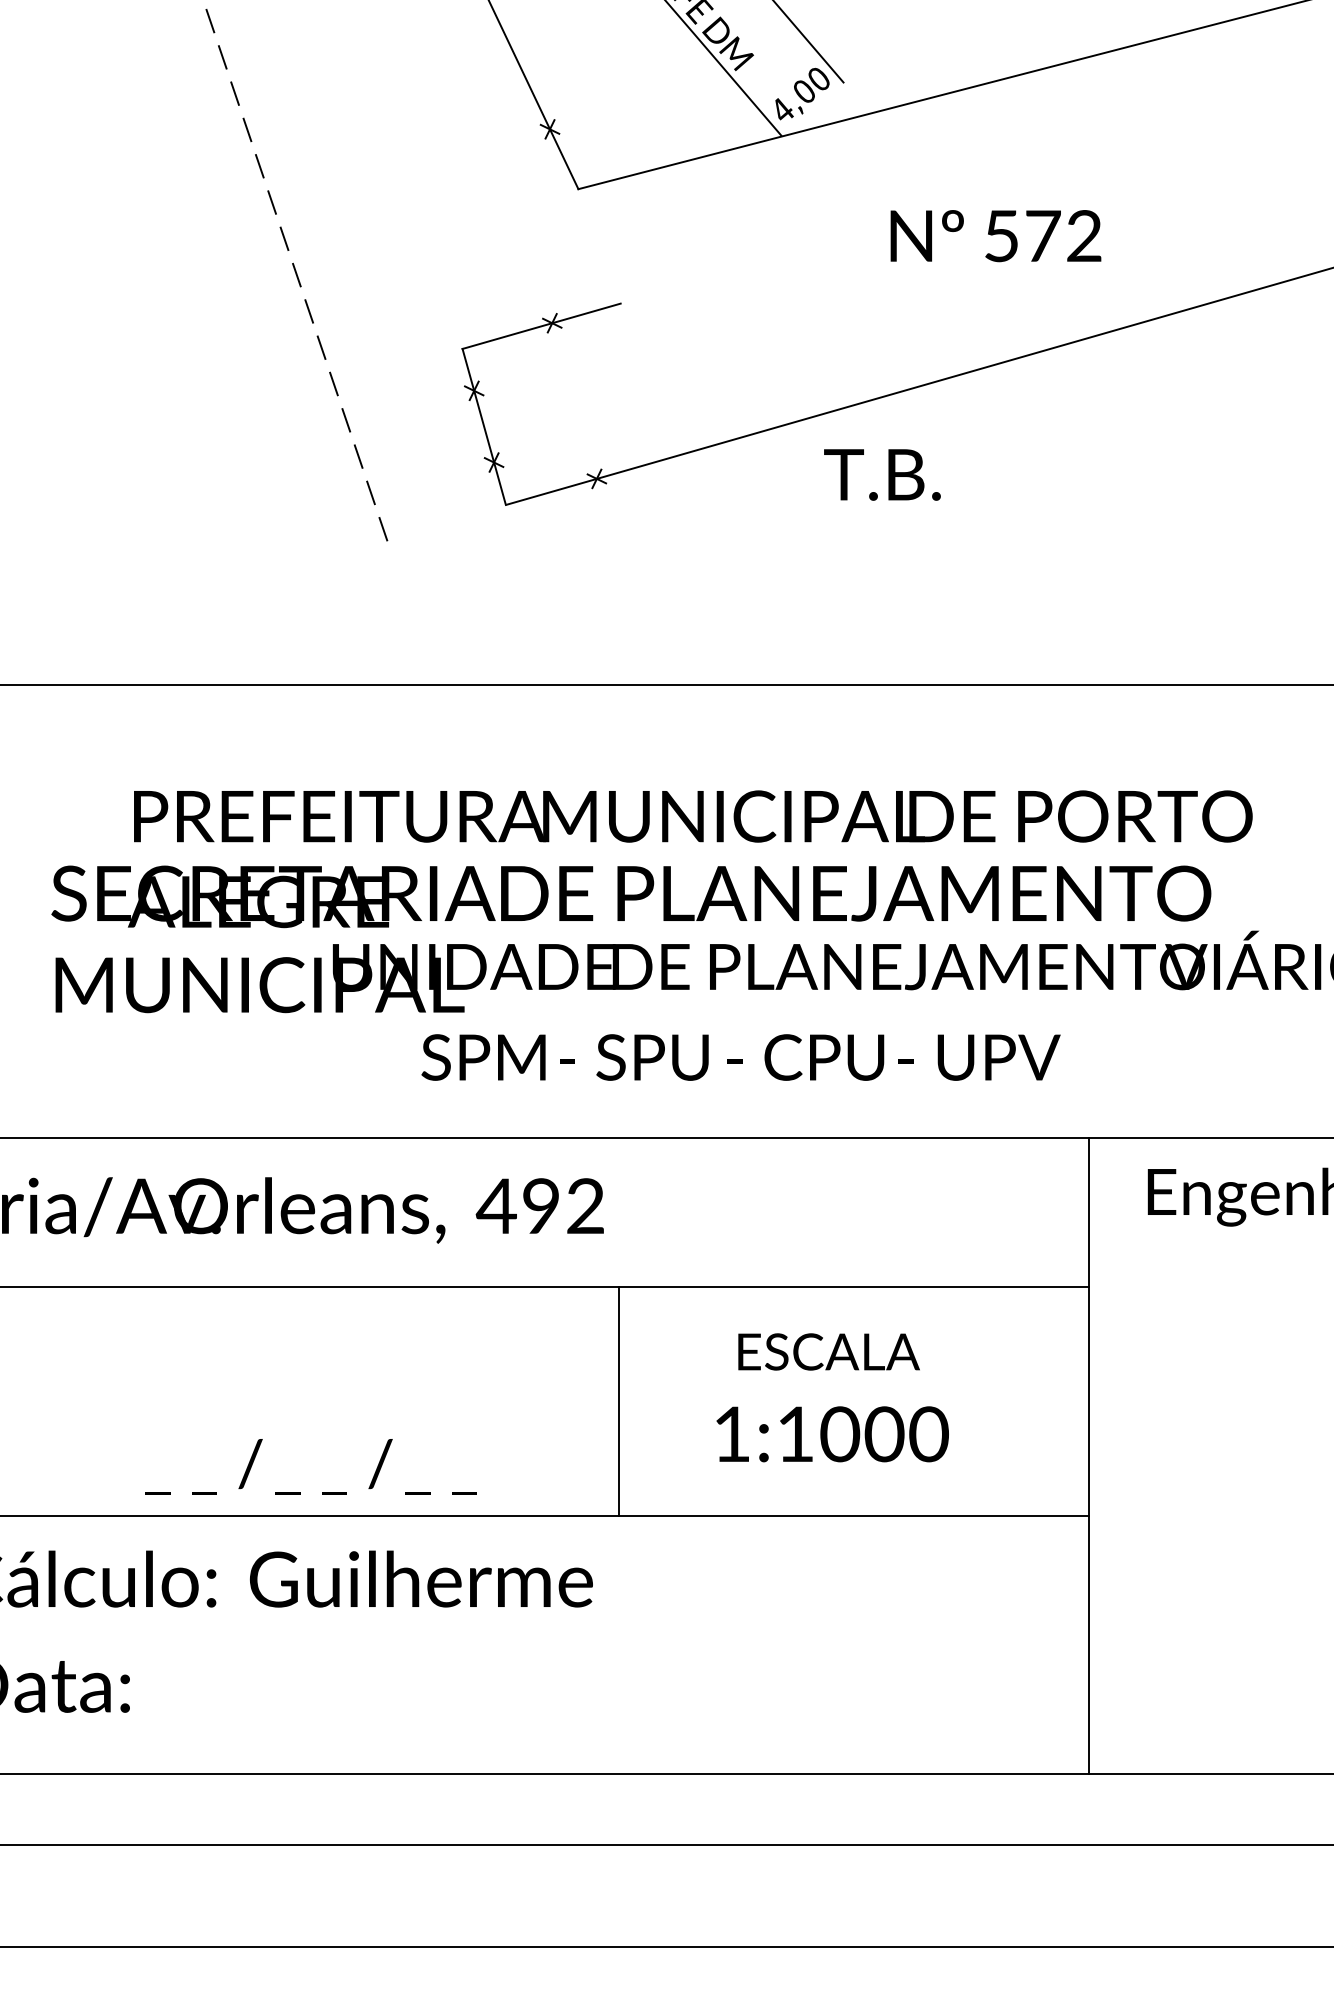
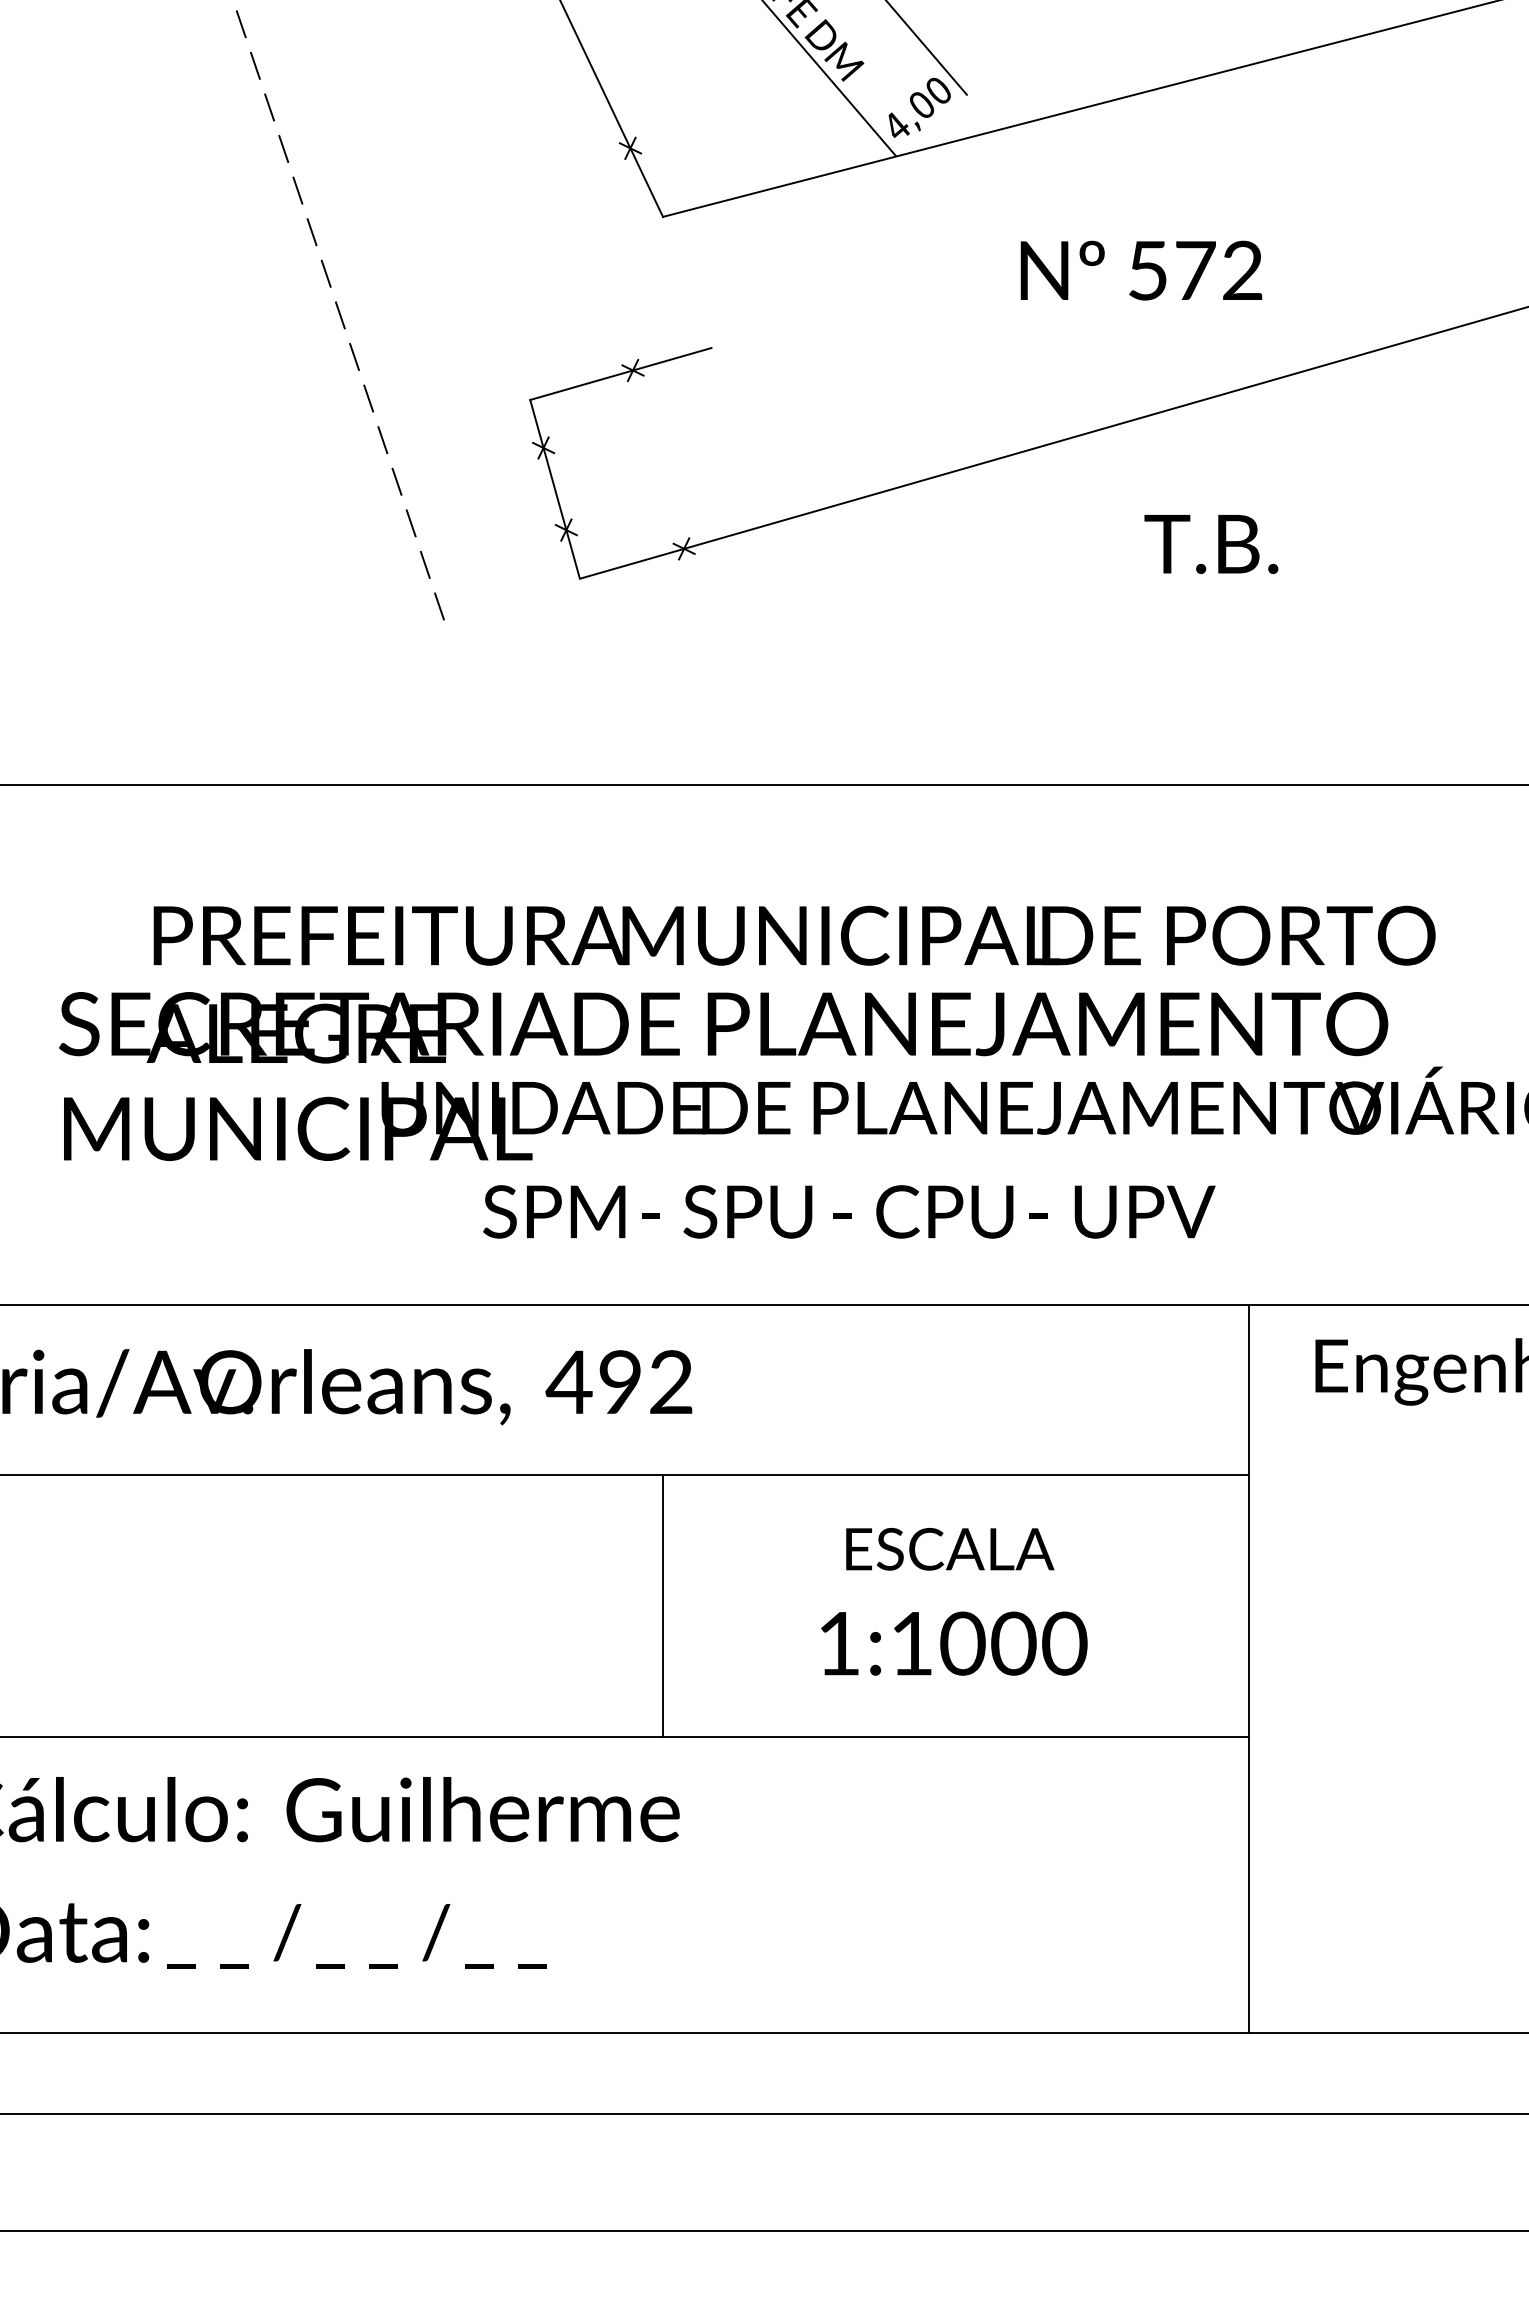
text: (882, 475) -> (1211, 544), moved
line: (619, 1401) -> (662, 1606), moved
text: (310, 1467) -> (356, 1936), moved

